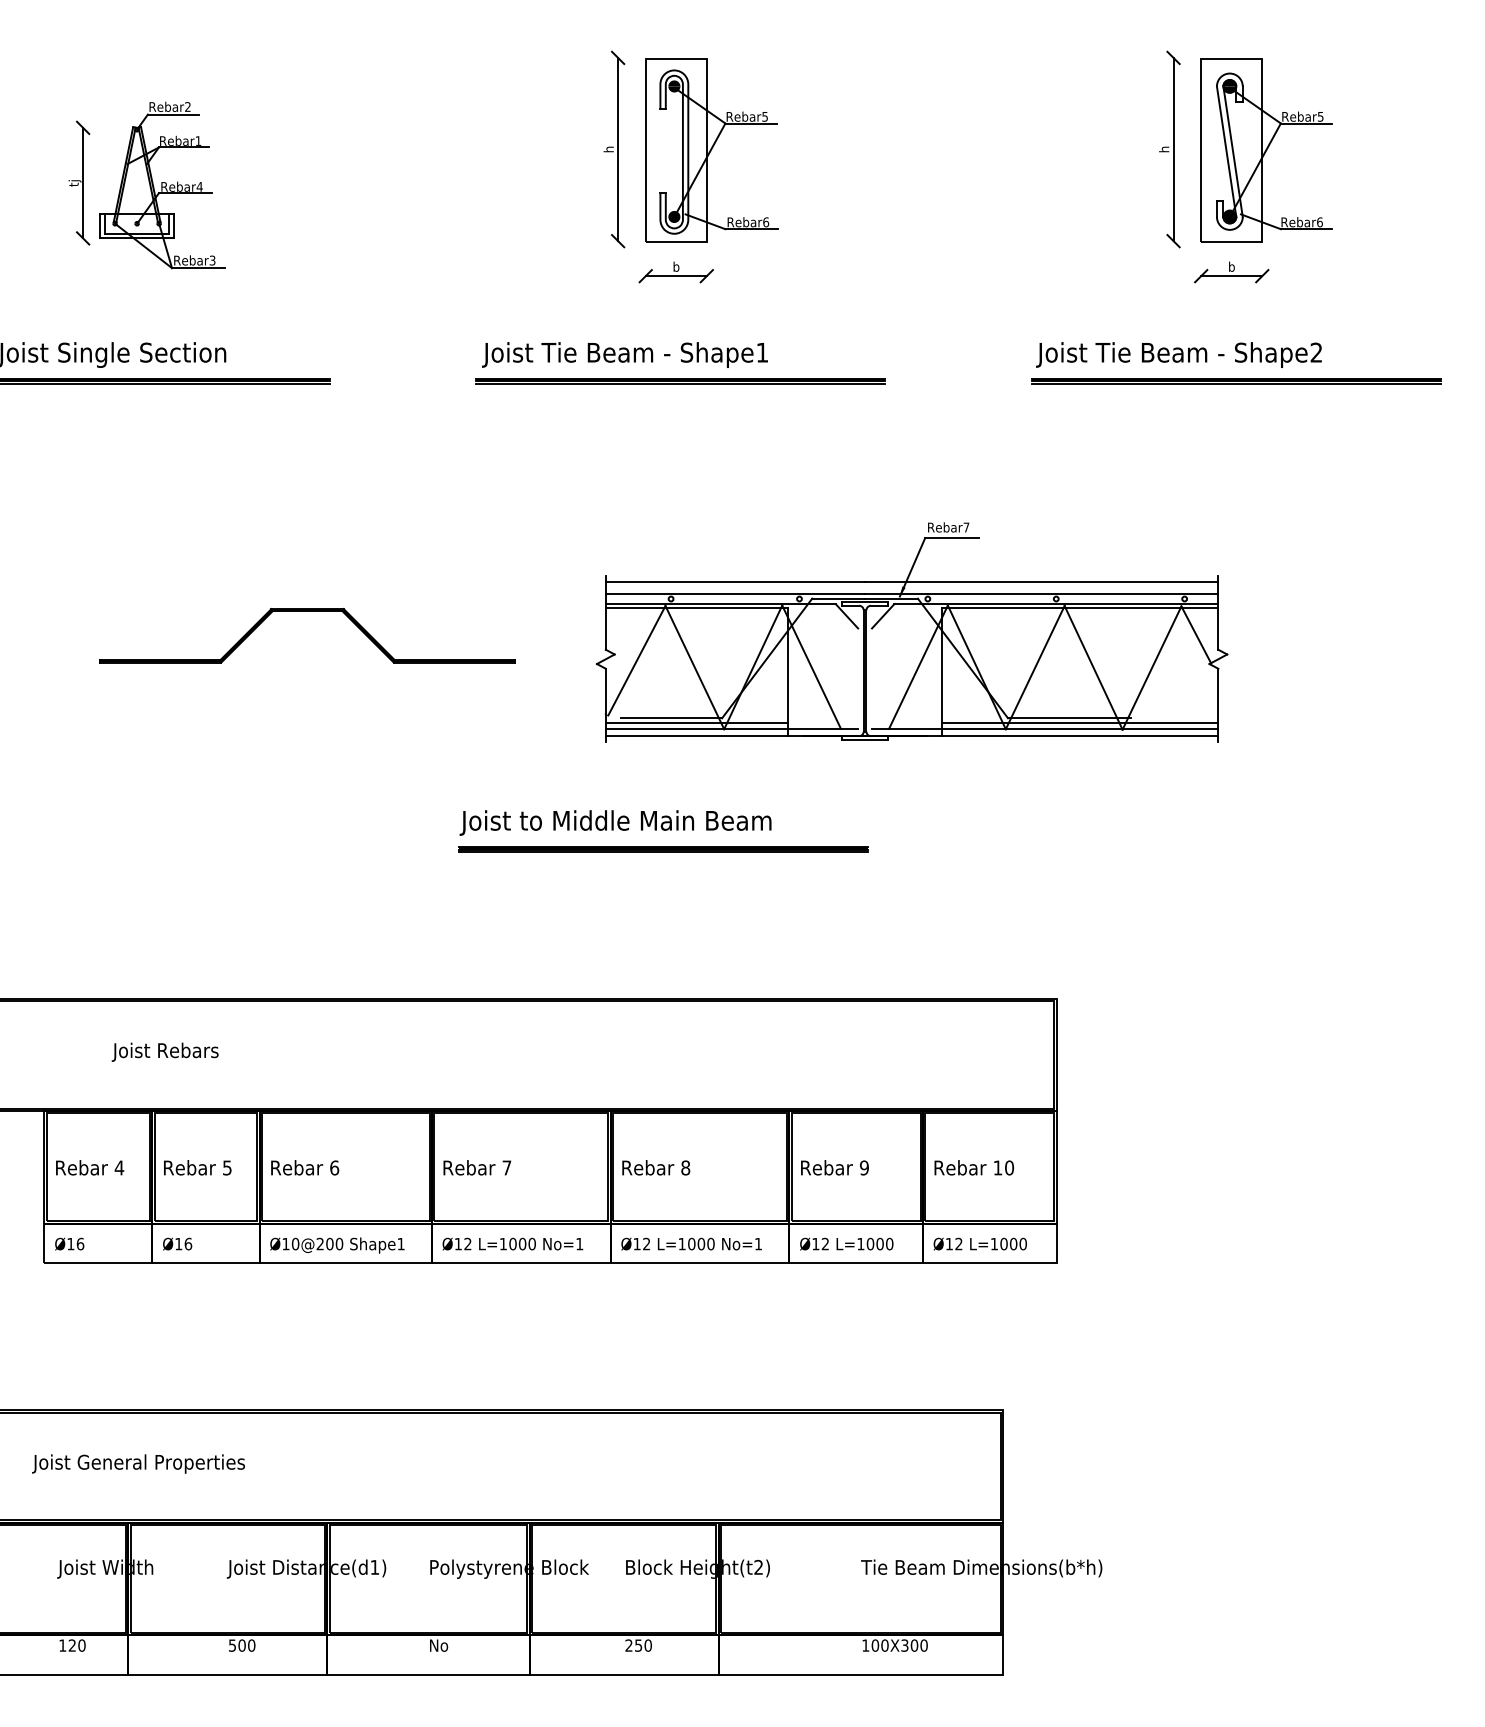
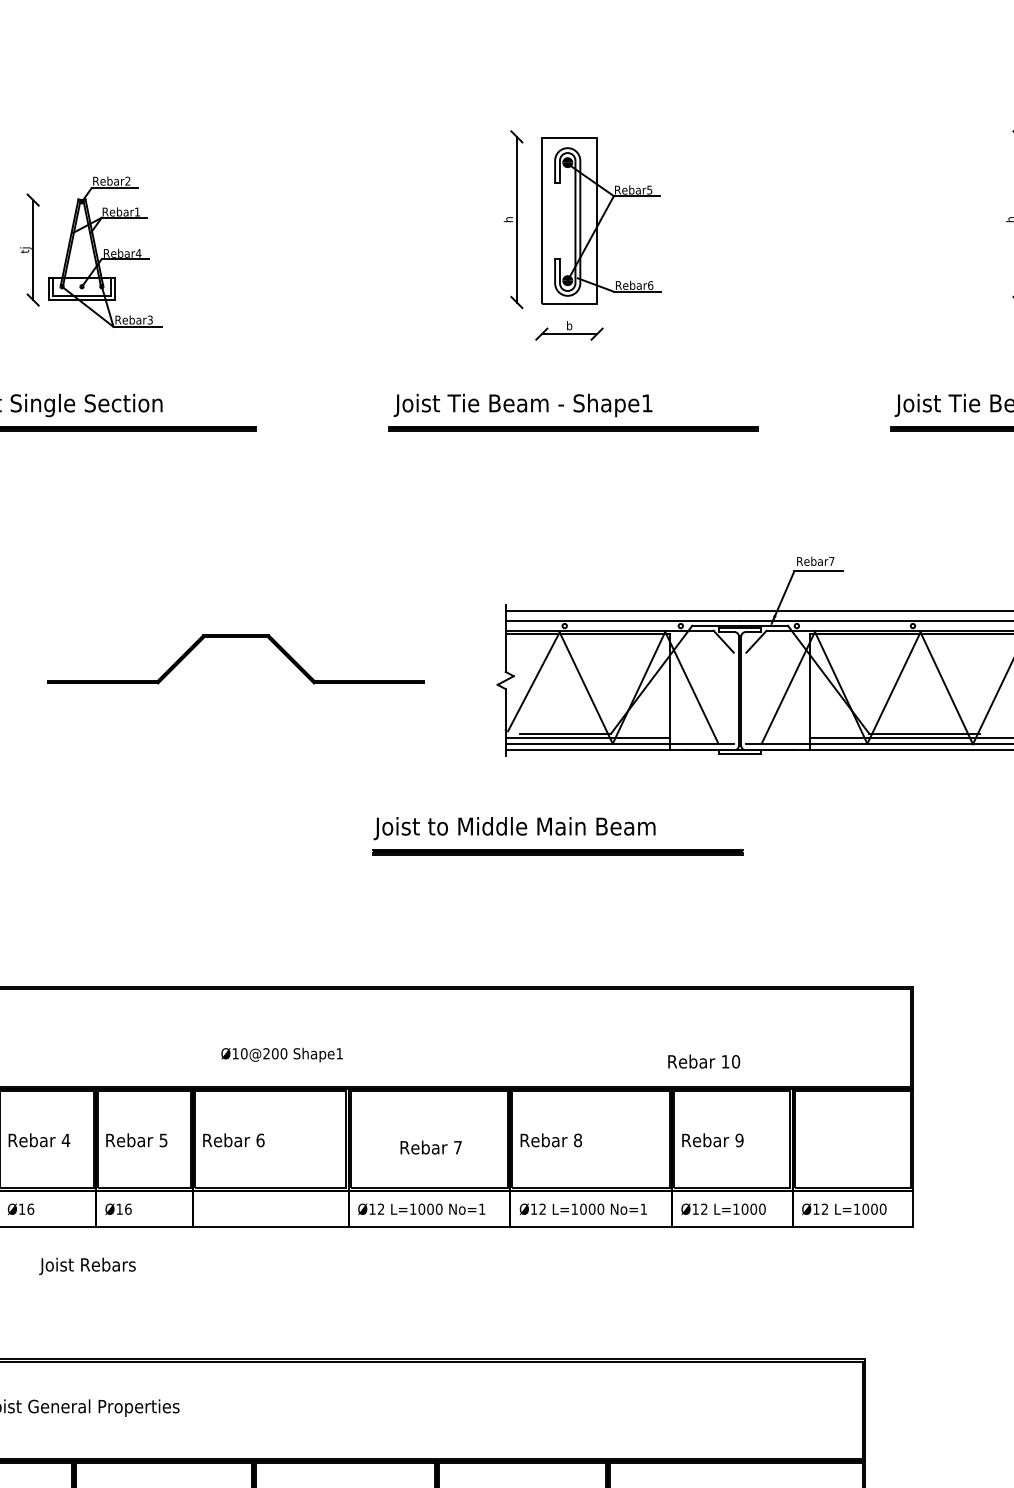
text: (164, 1051) -> (86, 1265), moved
text: (477, 1167) -> (431, 1147), moved
text: (973, 1167) -> (703, 1061), moved
text: (337, 1245) -> (282, 1055), moved

